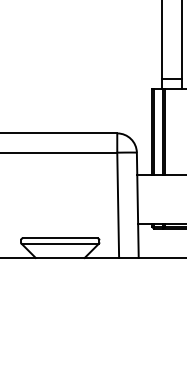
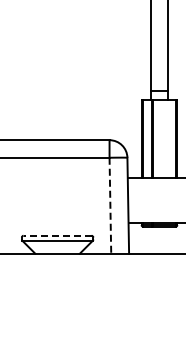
line: (118, 205) -> (110, 205), solid -> dashed
line: (60, 237) -> (57, 235), solid -> dashed

